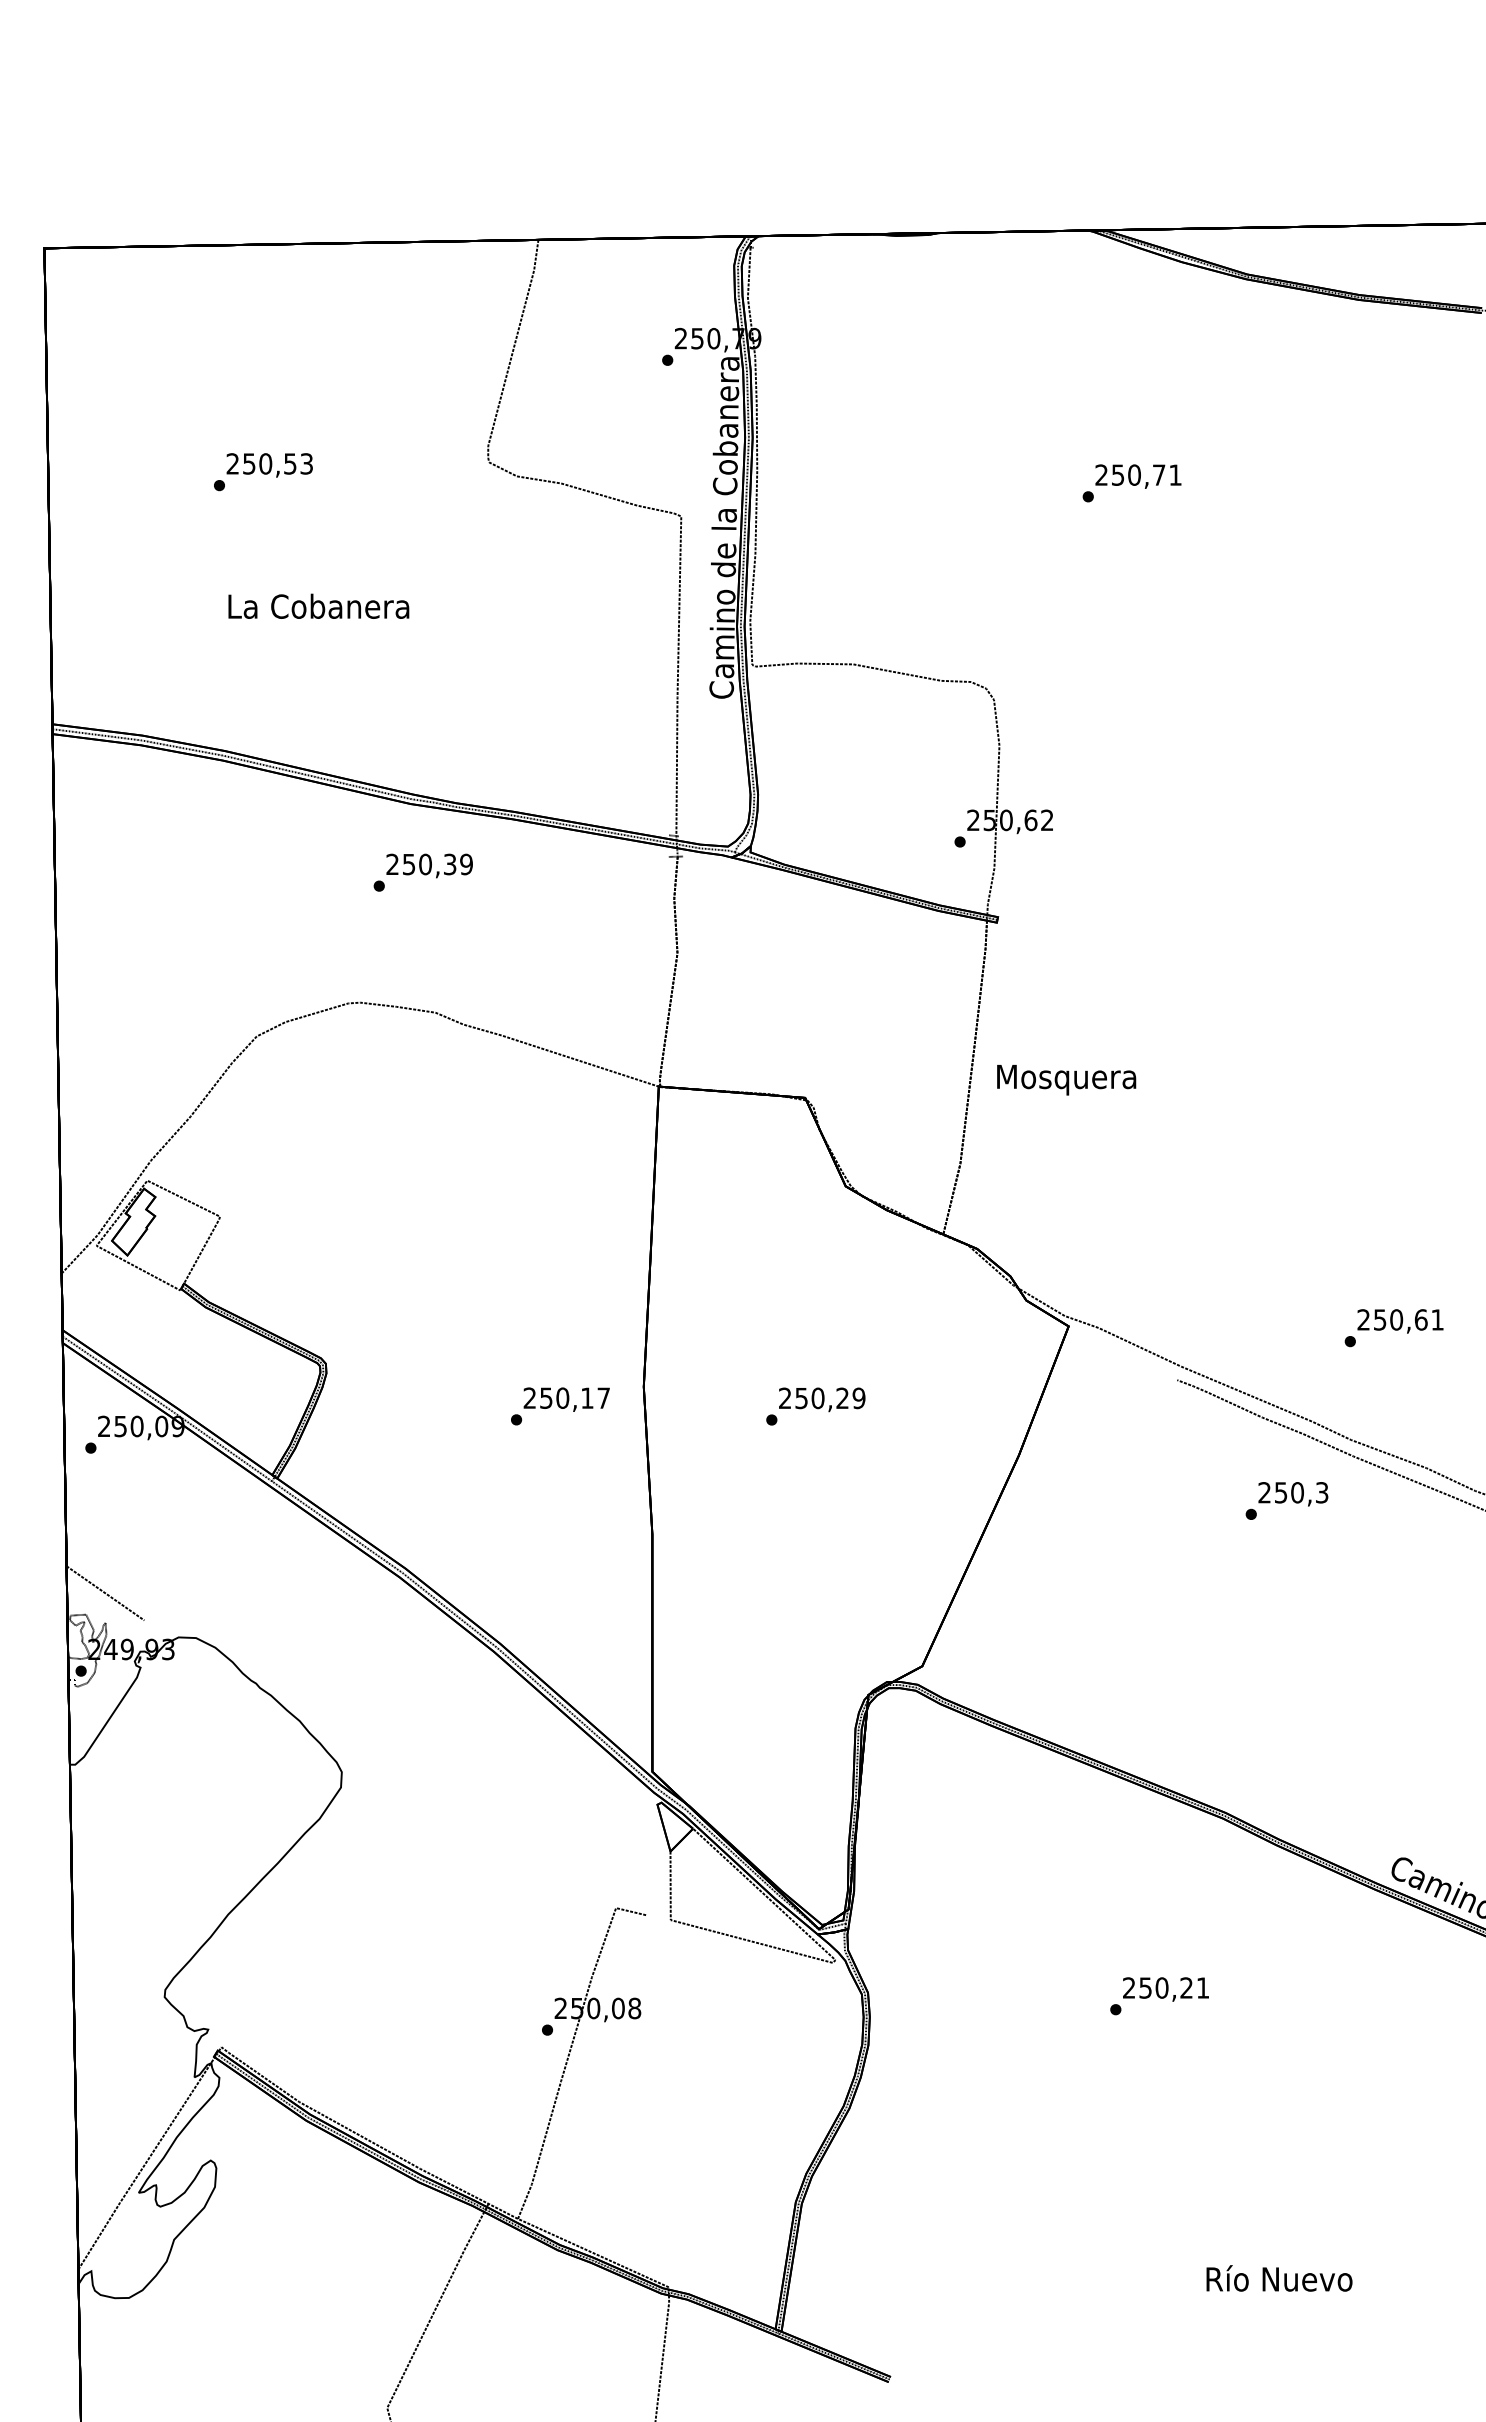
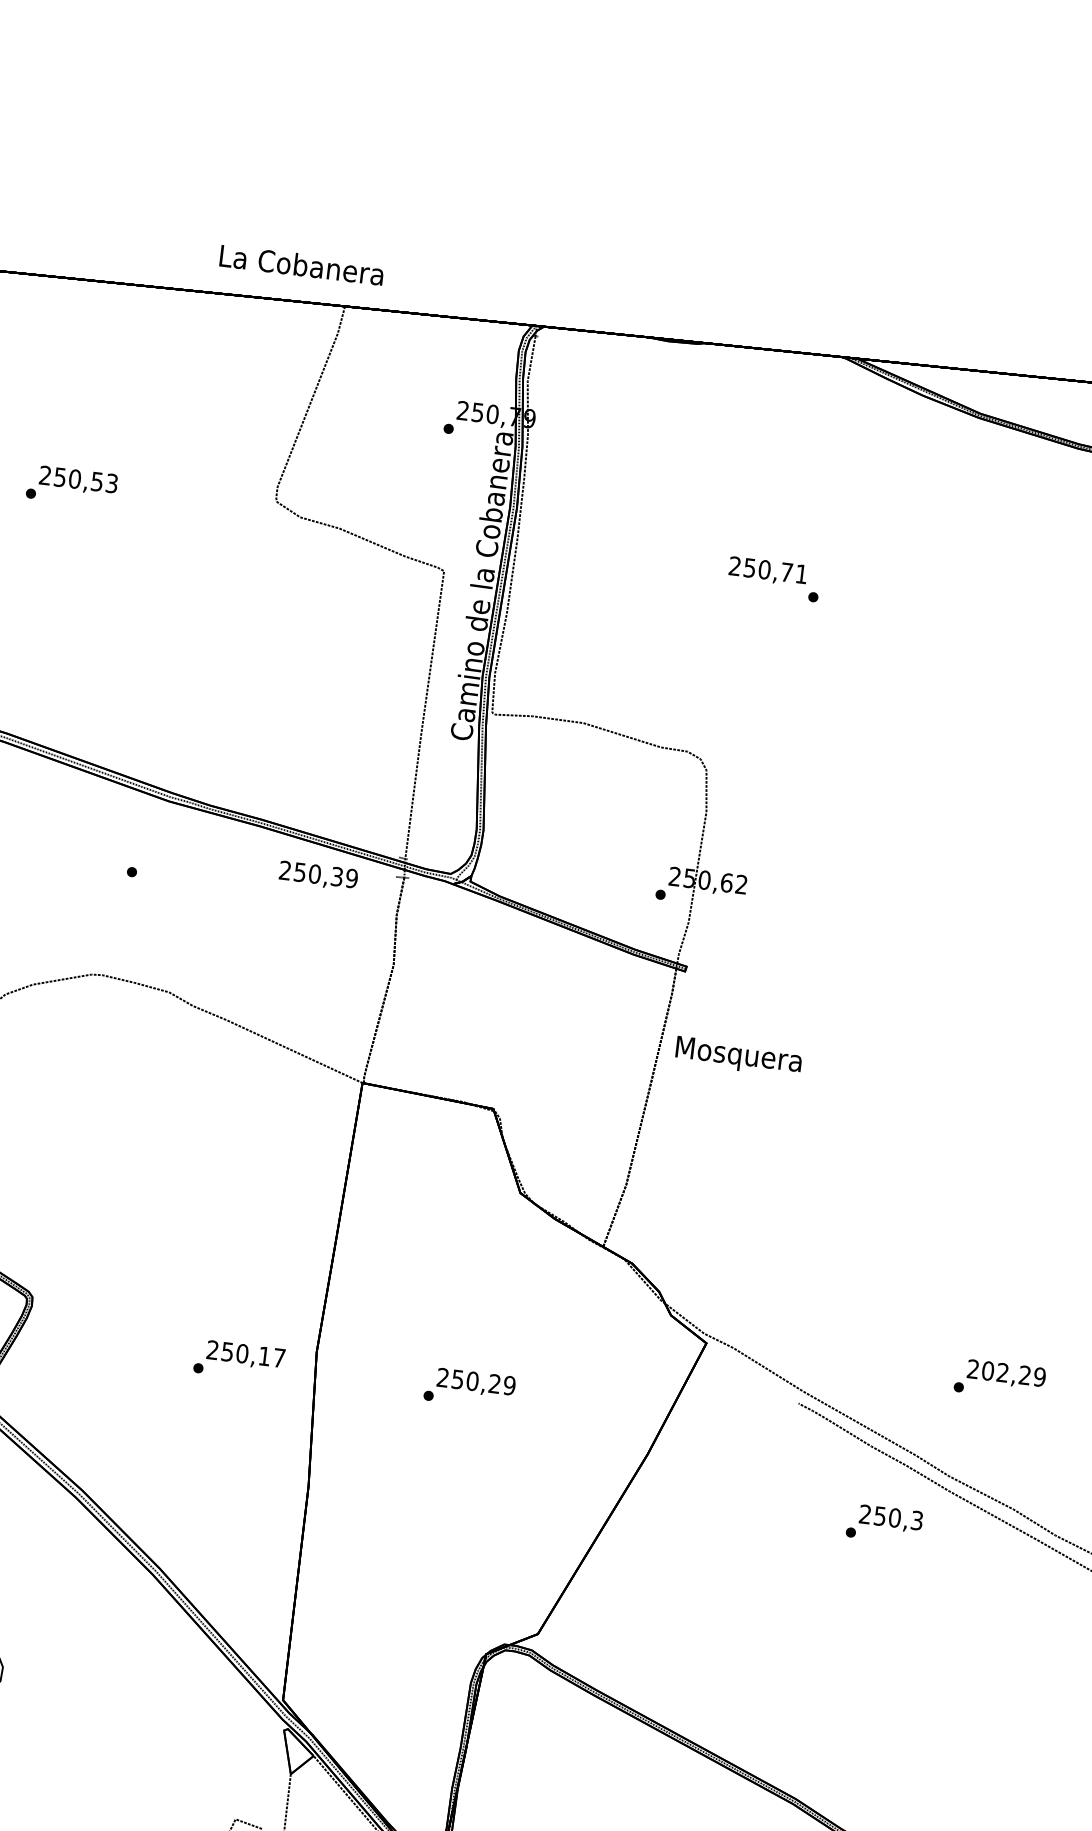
text: (1138, 476) -> (768, 571), moved
text: (318, 605) -> (301, 264), moved
text: (429, 865) -> (318, 875), moved
text: (1066, 1080) -> (738, 1057), moved
text: (1408, 1319) -> (1013, 1373), 250,61 -> 202,29

